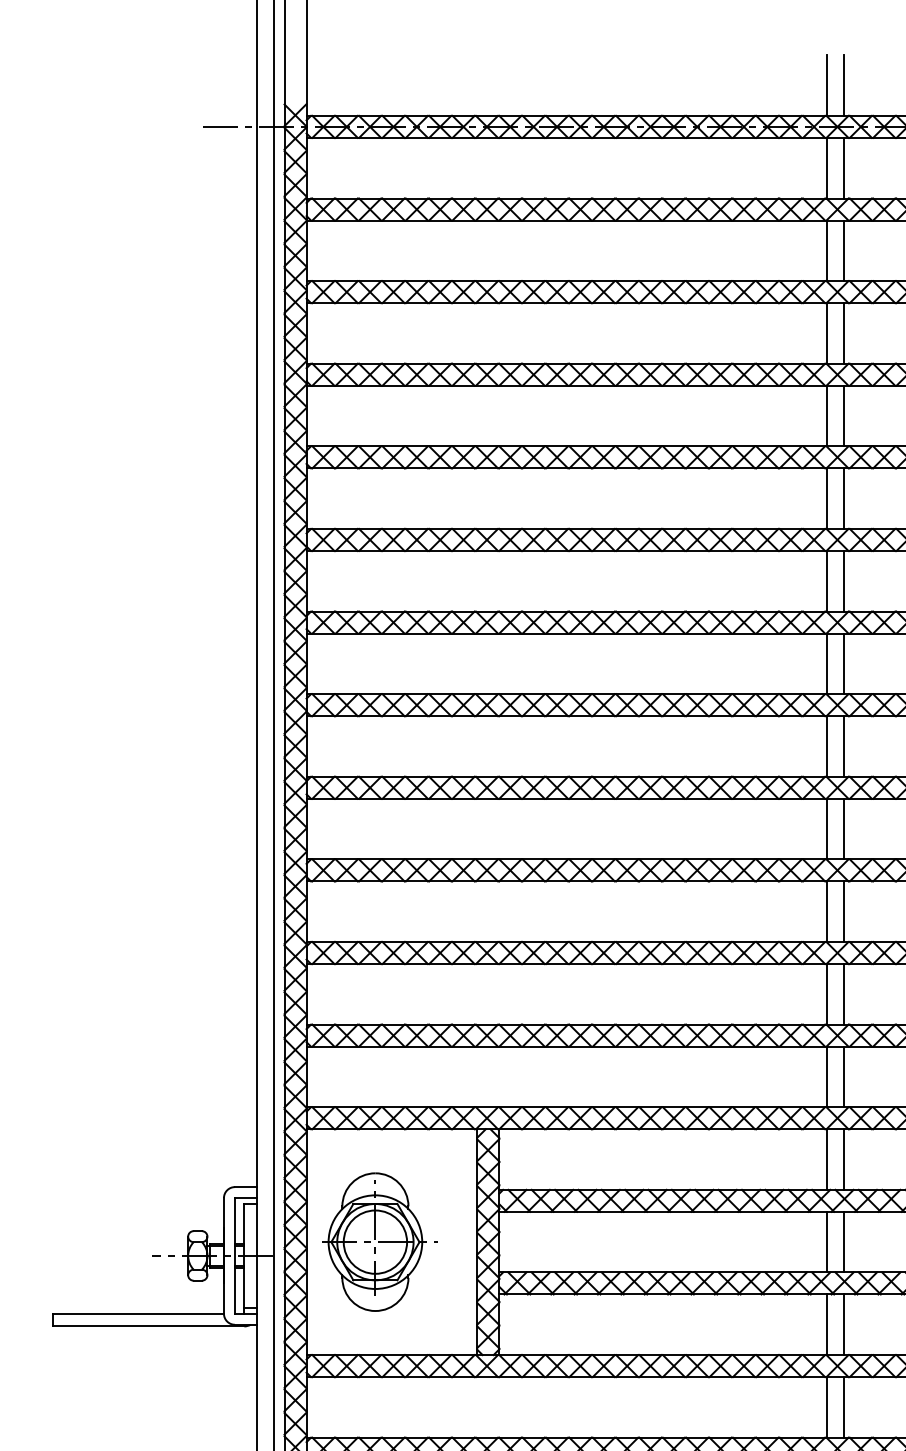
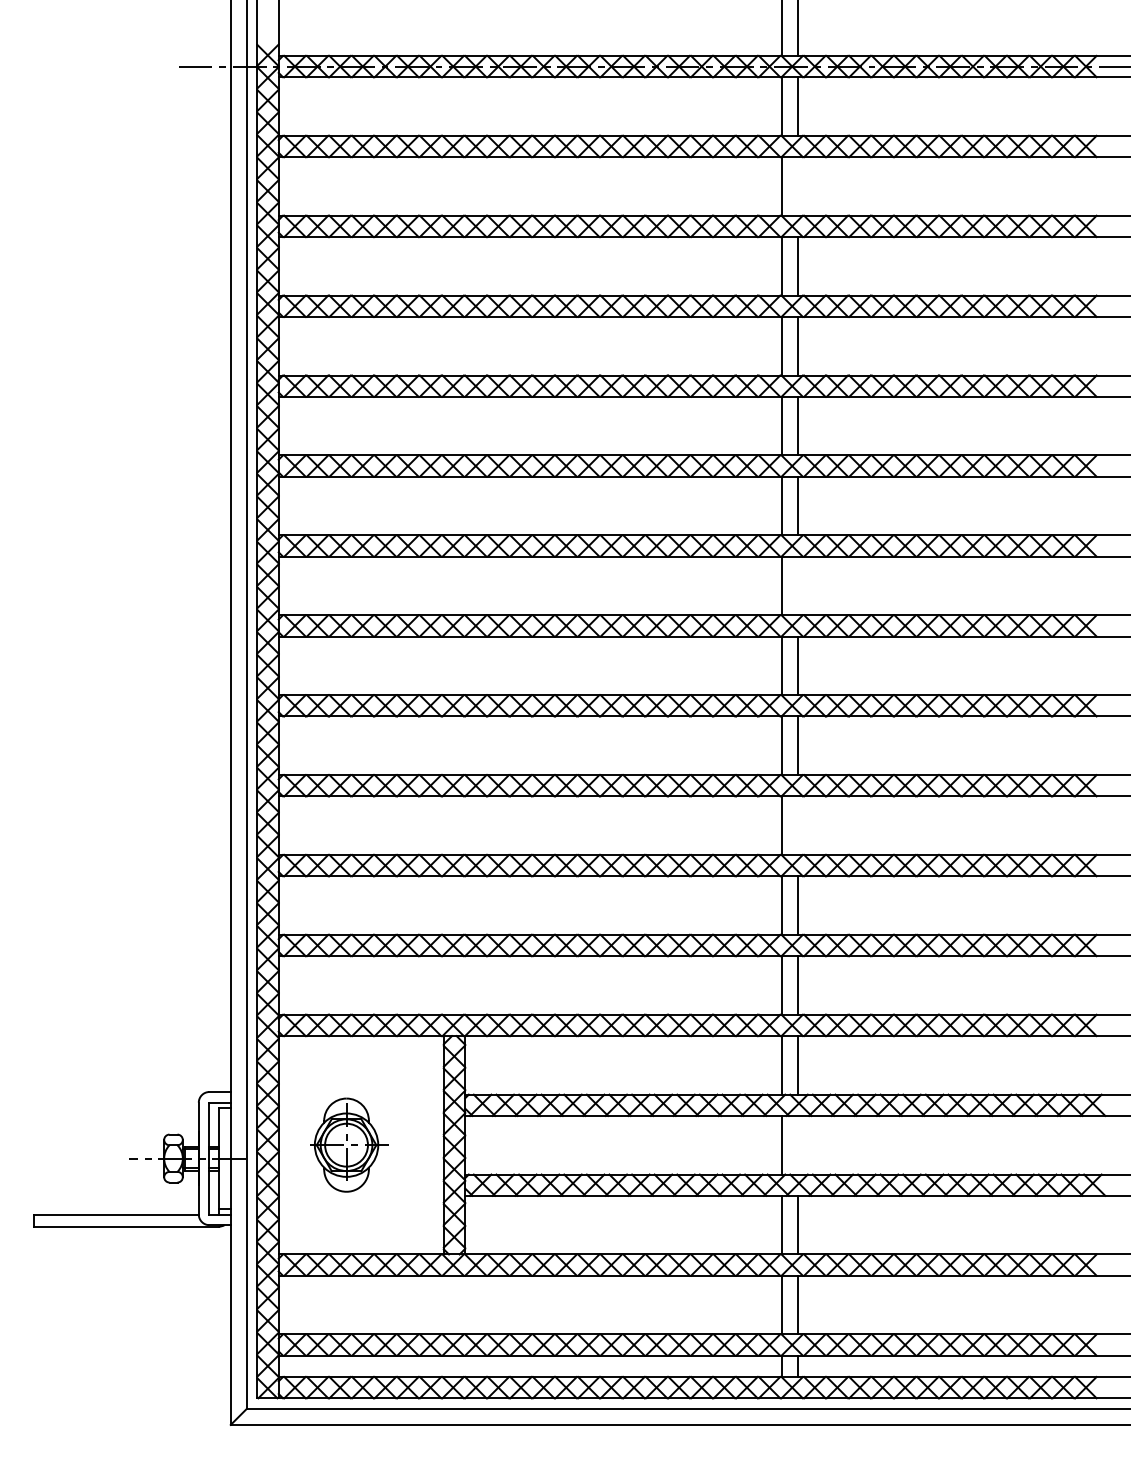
line: (843, 250) -> (798, 186), removed
line: (843, 663) -> (798, 585), removed
line: (843, 911) -> (798, 825), removed
part: (379, 1241) -> (349, 1144), size x0.7
line: (843, 1241) -> (798, 1144), removed

